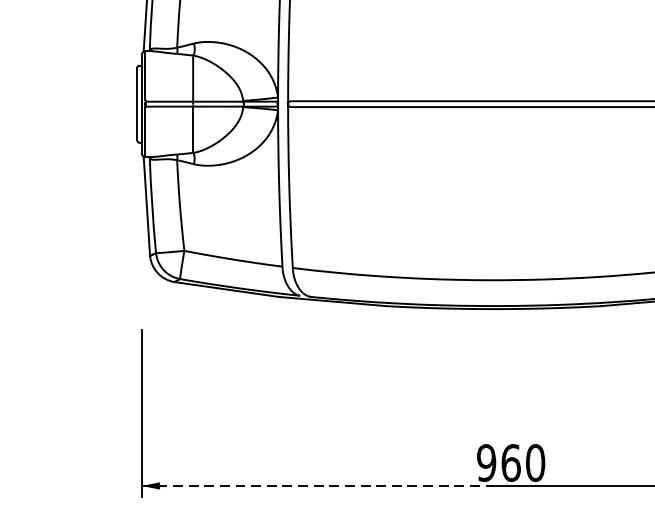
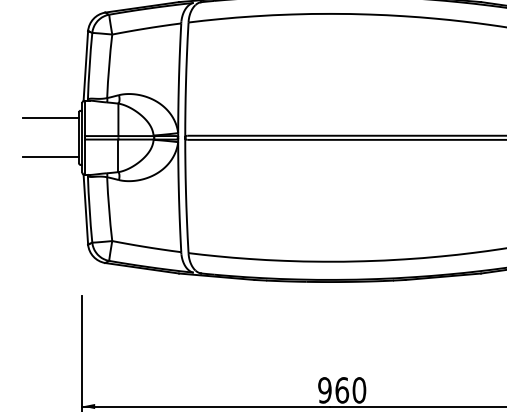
line: (98, 76) -> (51, 118), added
line: (98, 132) -> (51, 157), added
line: (318, 485) -> (206, 406), dashed -> solid

